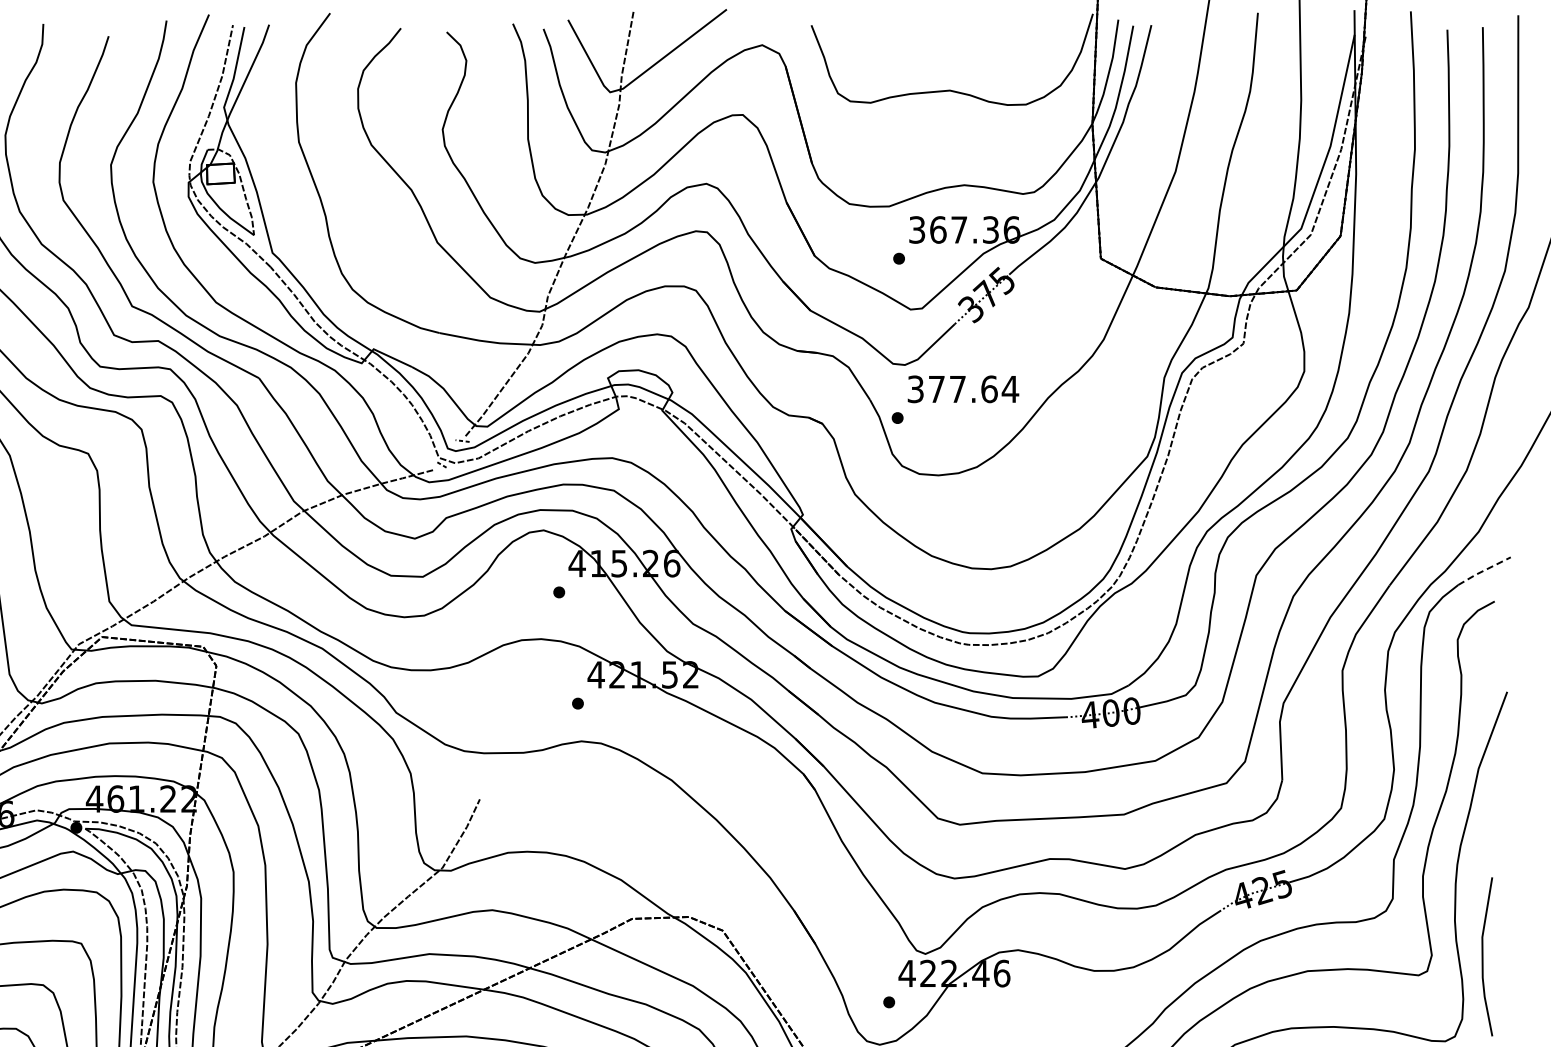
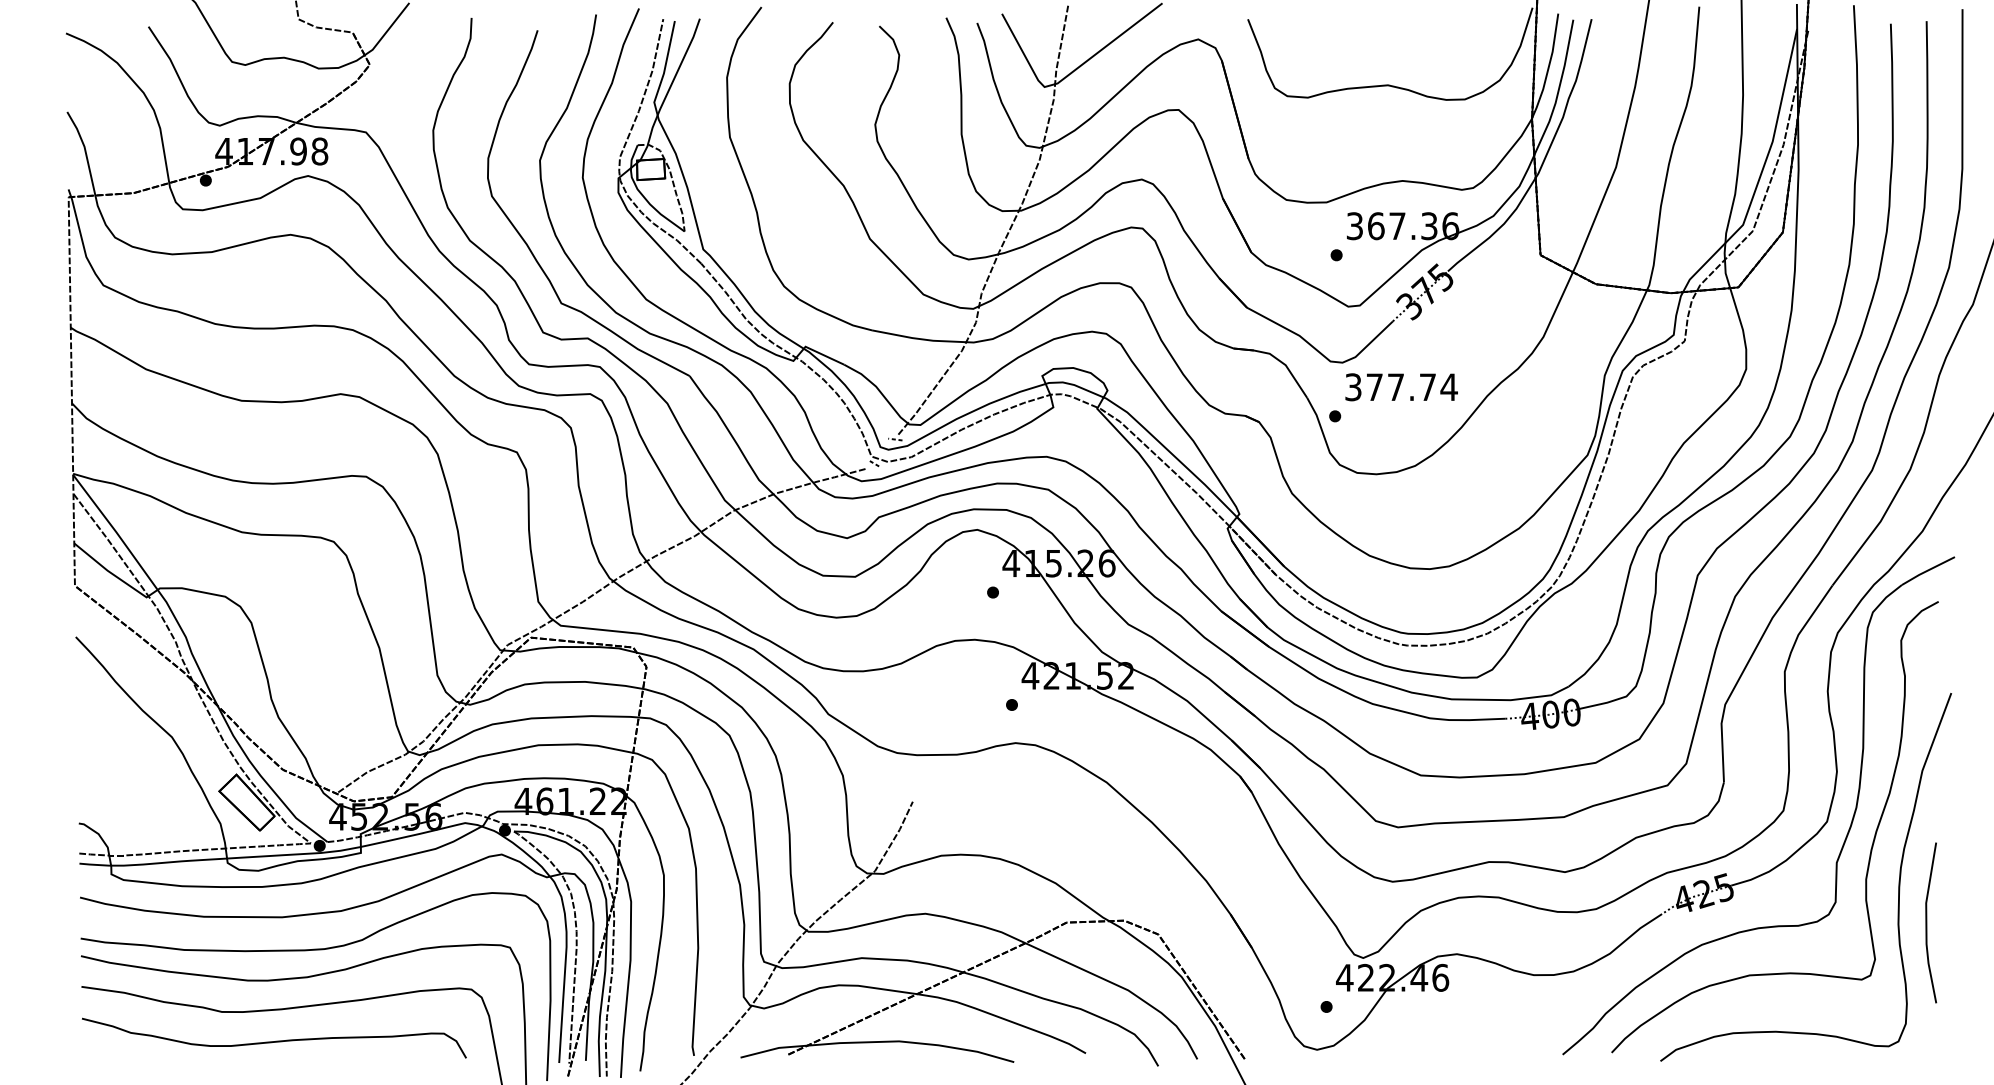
text: (989, 389) -> (1427, 387), 377.64 -> 377.74
line: (1483, 570) -> (1927, 570), dashed -> solid
line: (1483, 956) -> (1927, 922), moved

